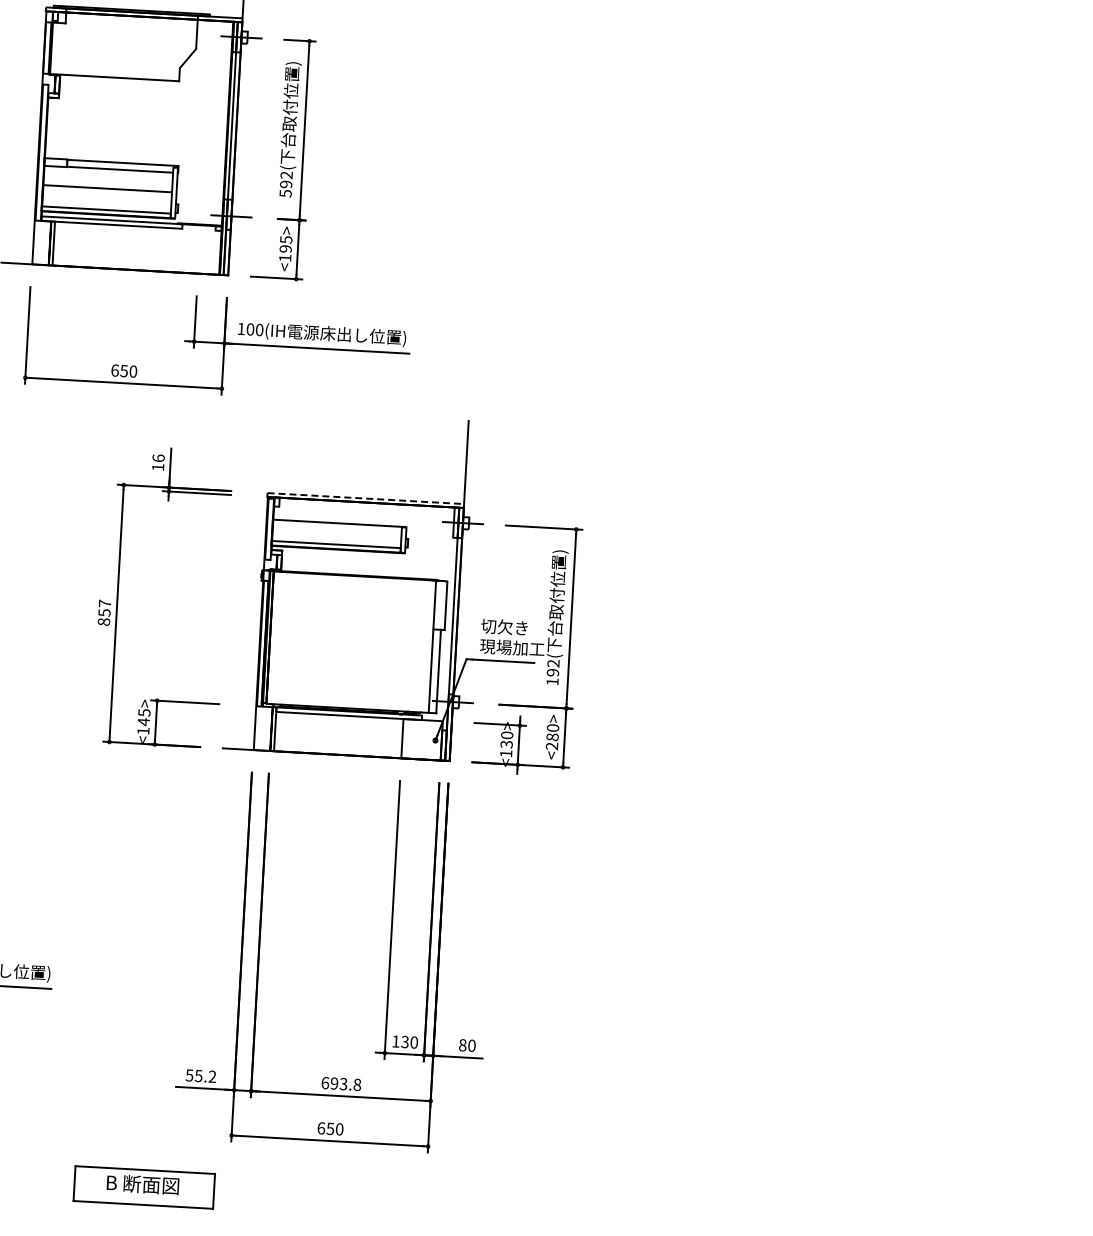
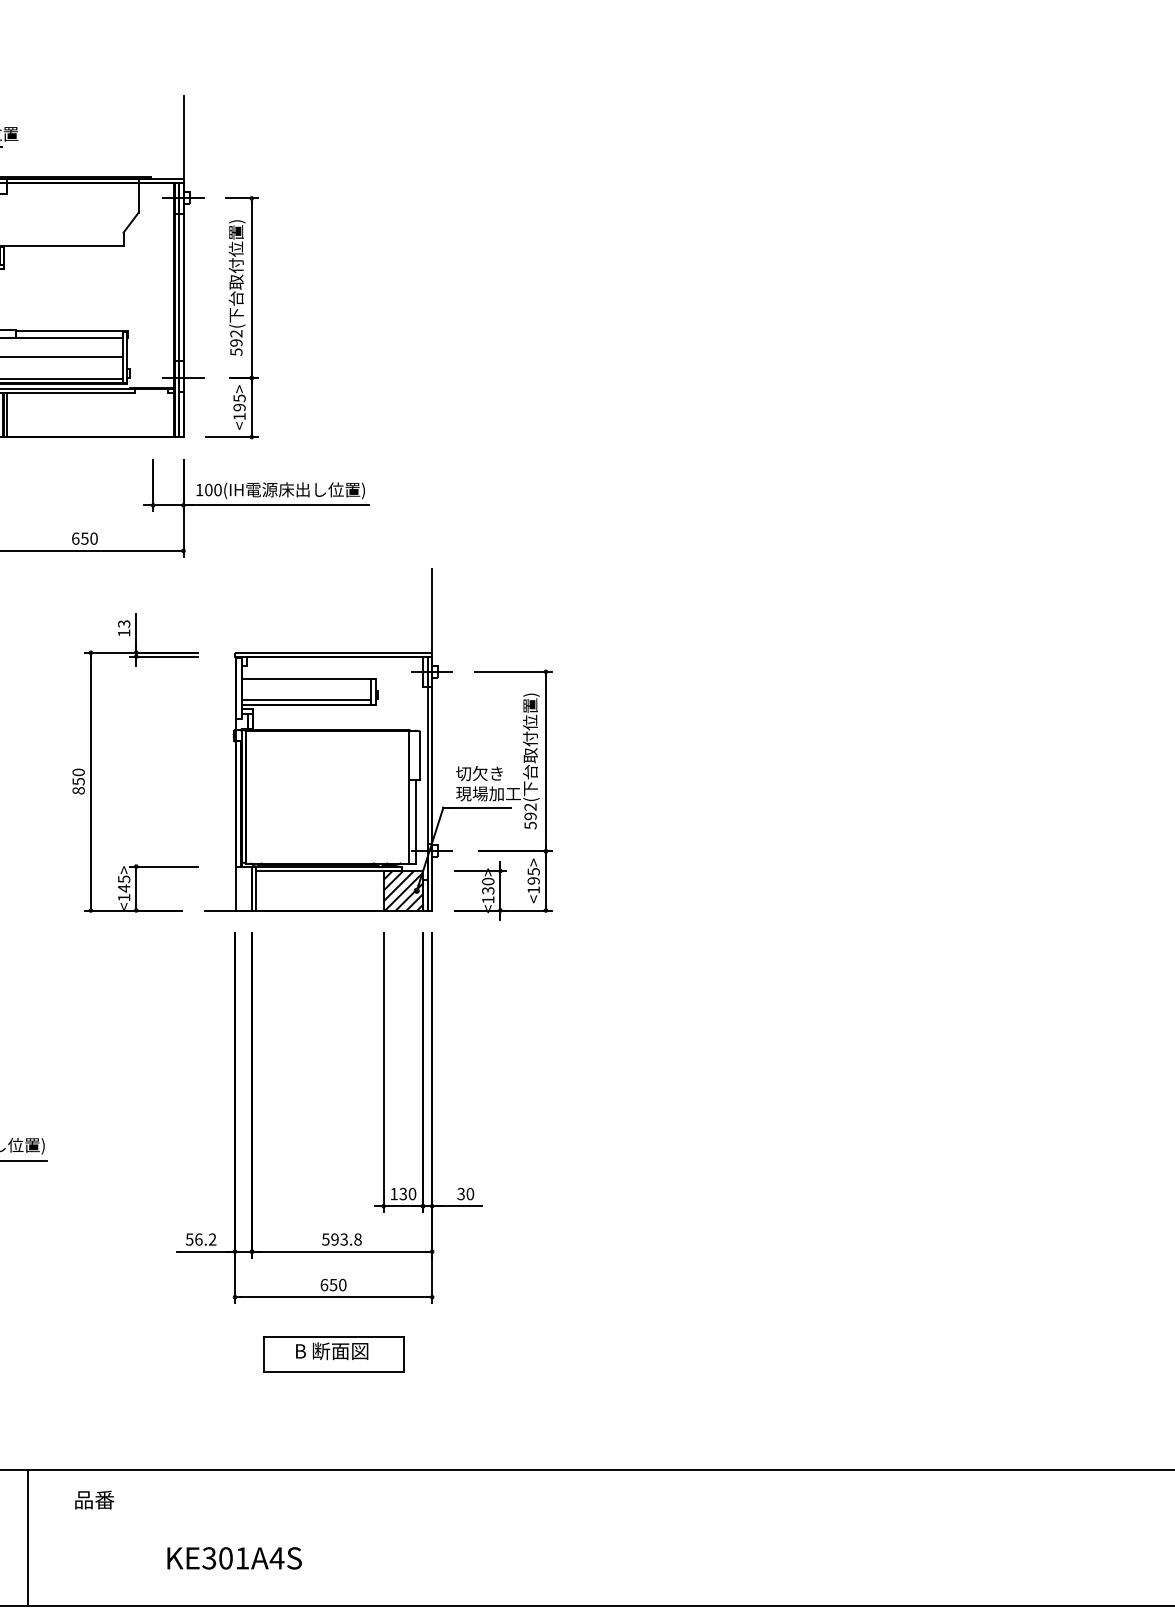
text: (159, 457) -> (124, 623), 16 -> 13
line: (365, 498) -> (333, 652), dashed -> solid
text: (104, 603) -> (78, 772), 857 -> 850
text: (552, 681) -> (530, 825), 192( -> 592(
text: (552, 736) -> (533, 880), <280> -> <195>
hatch: (422, 739) -> (403, 890), added
text: (462, 1045) -> (460, 1194), 80 -> 30
text: (198, 1075) -> (198, 1239), 55.2 -> 56.2
text: (325, 1083) -> (325, 1239), 693.8 -> 593.8
part: (144, 1187) -> (333, 1354), moved

